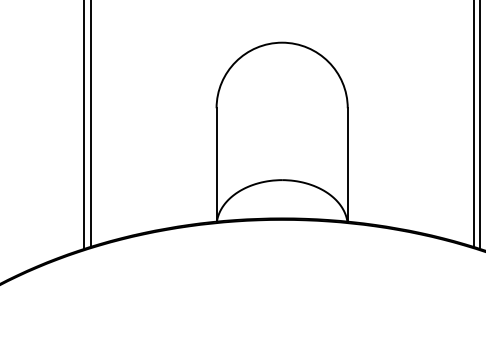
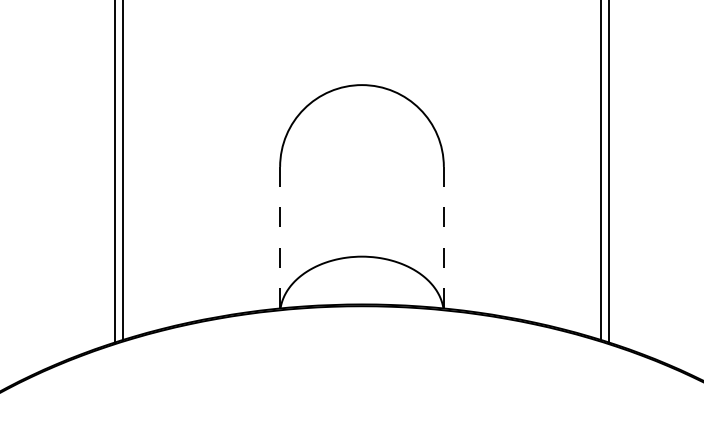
line: (216, 164) -> (280, 237), solid -> dashed
line: (347, 164) -> (443, 237), solid -> dashed

